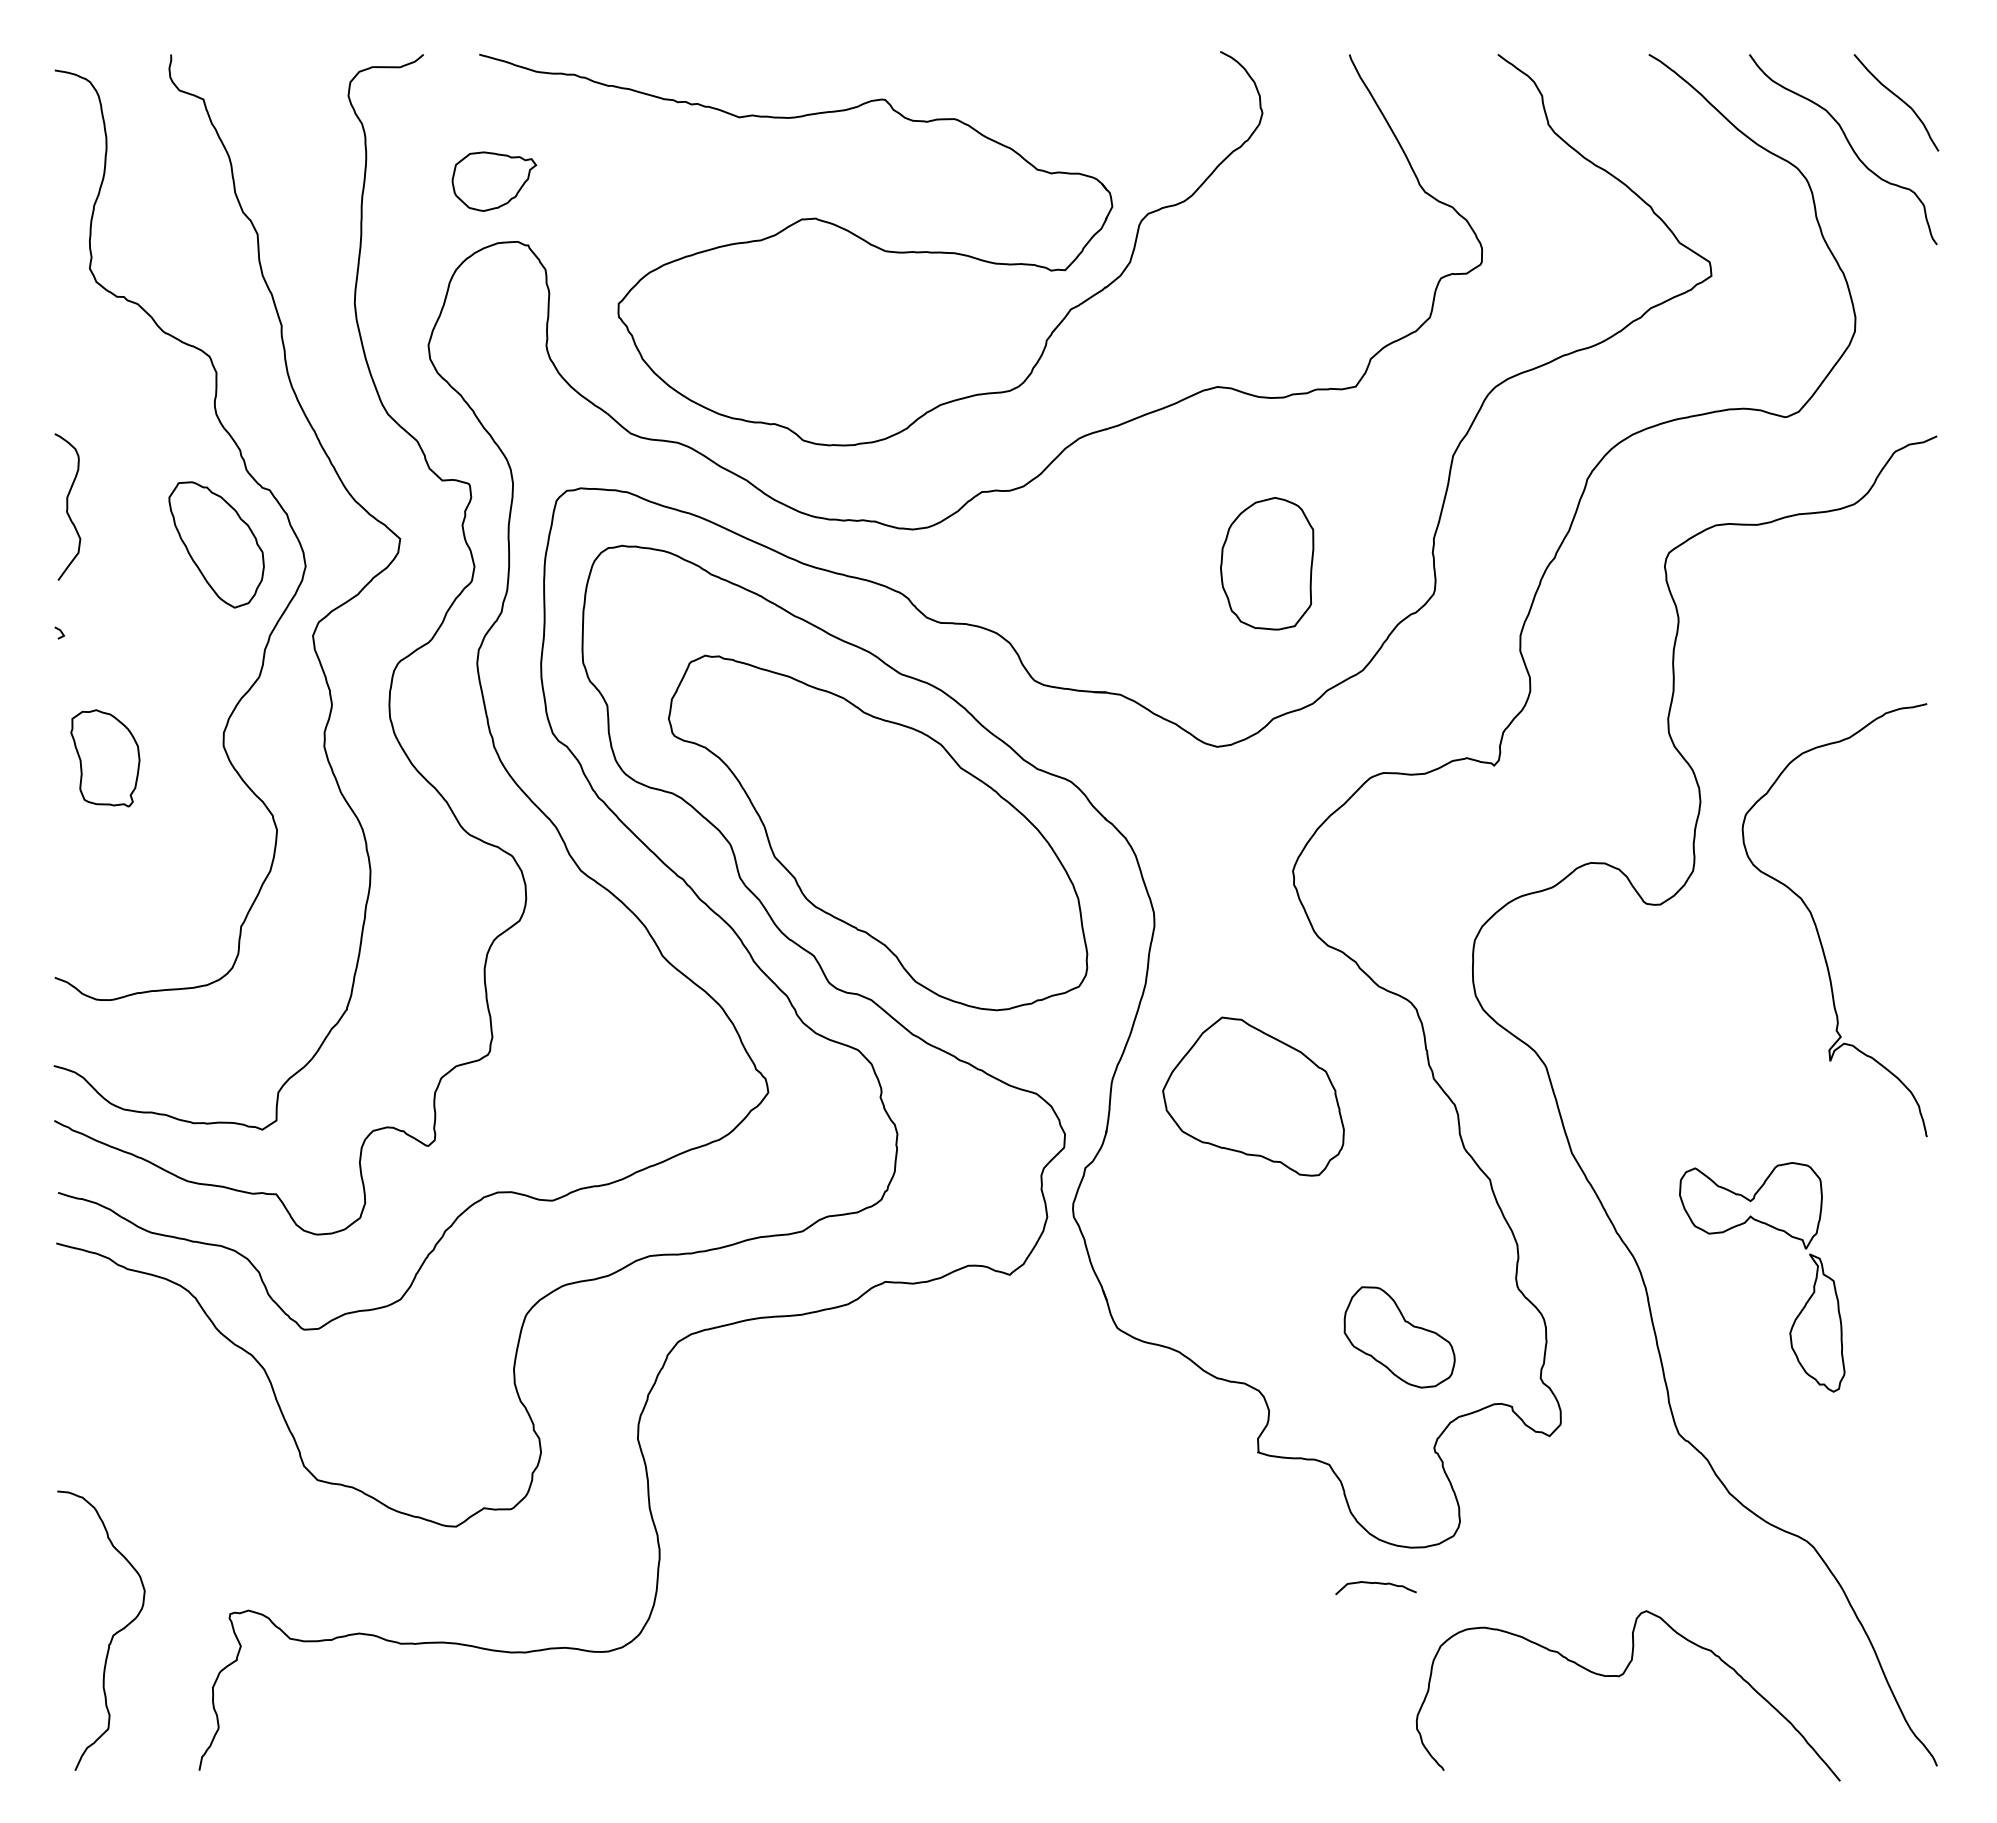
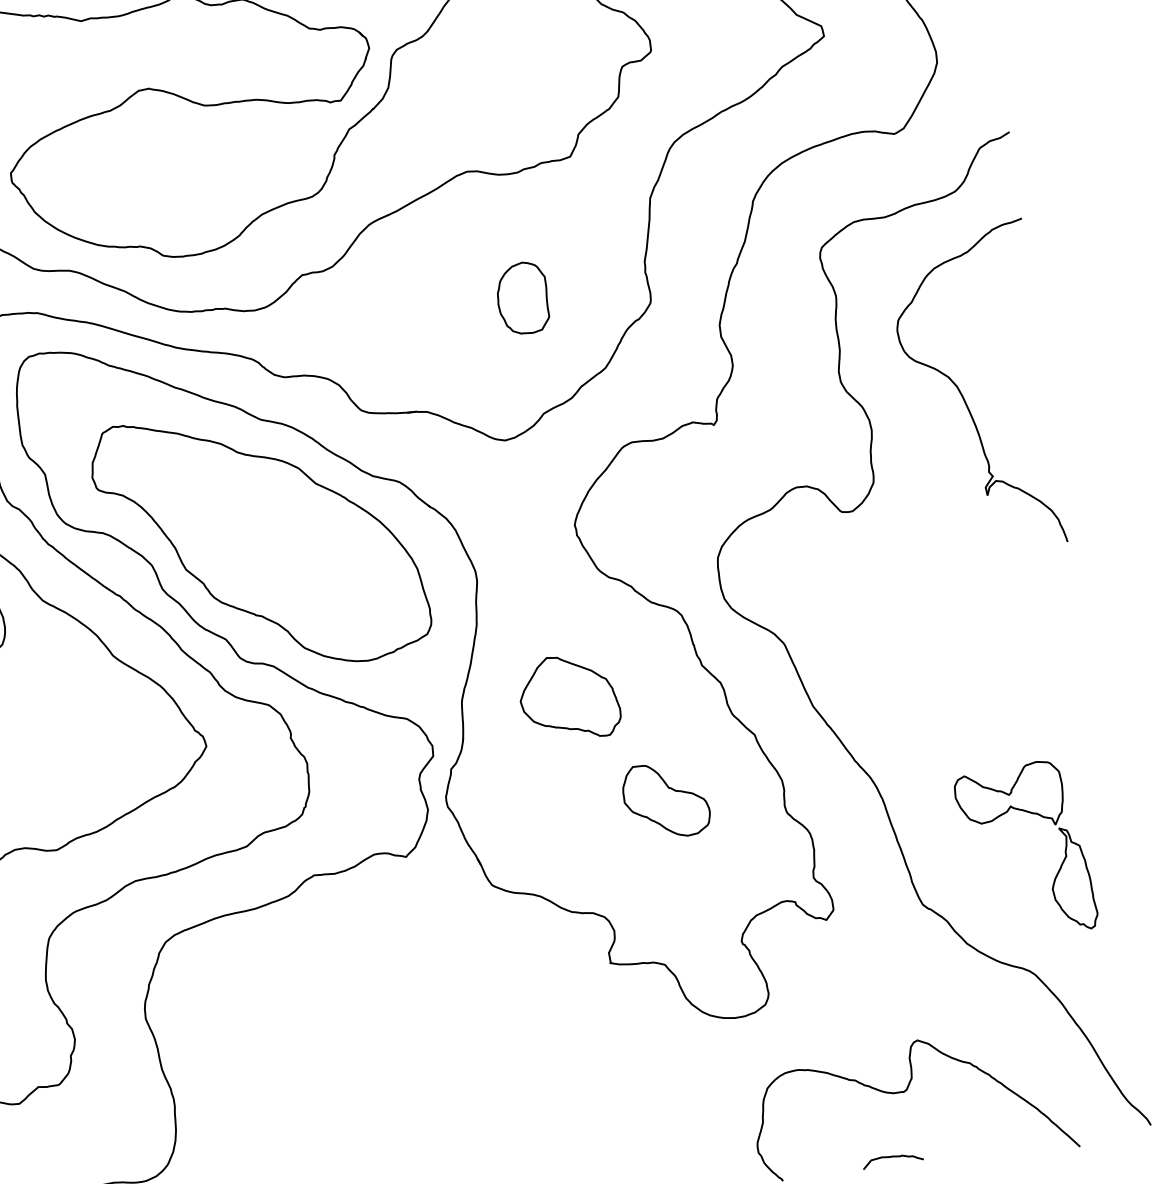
part: (1266, 563) -> (522, 298), size x0.71
curve: (1817, 927) -> (963, 397), moved
part: (1253, 1096) -> (569, 697), size x0.71
part: (1789, 1236) -> (1041, 817), moved
part: (1399, 1337) -> (666, 800), moved
curve: (1375, 1583) -> (892, 1157), moved

